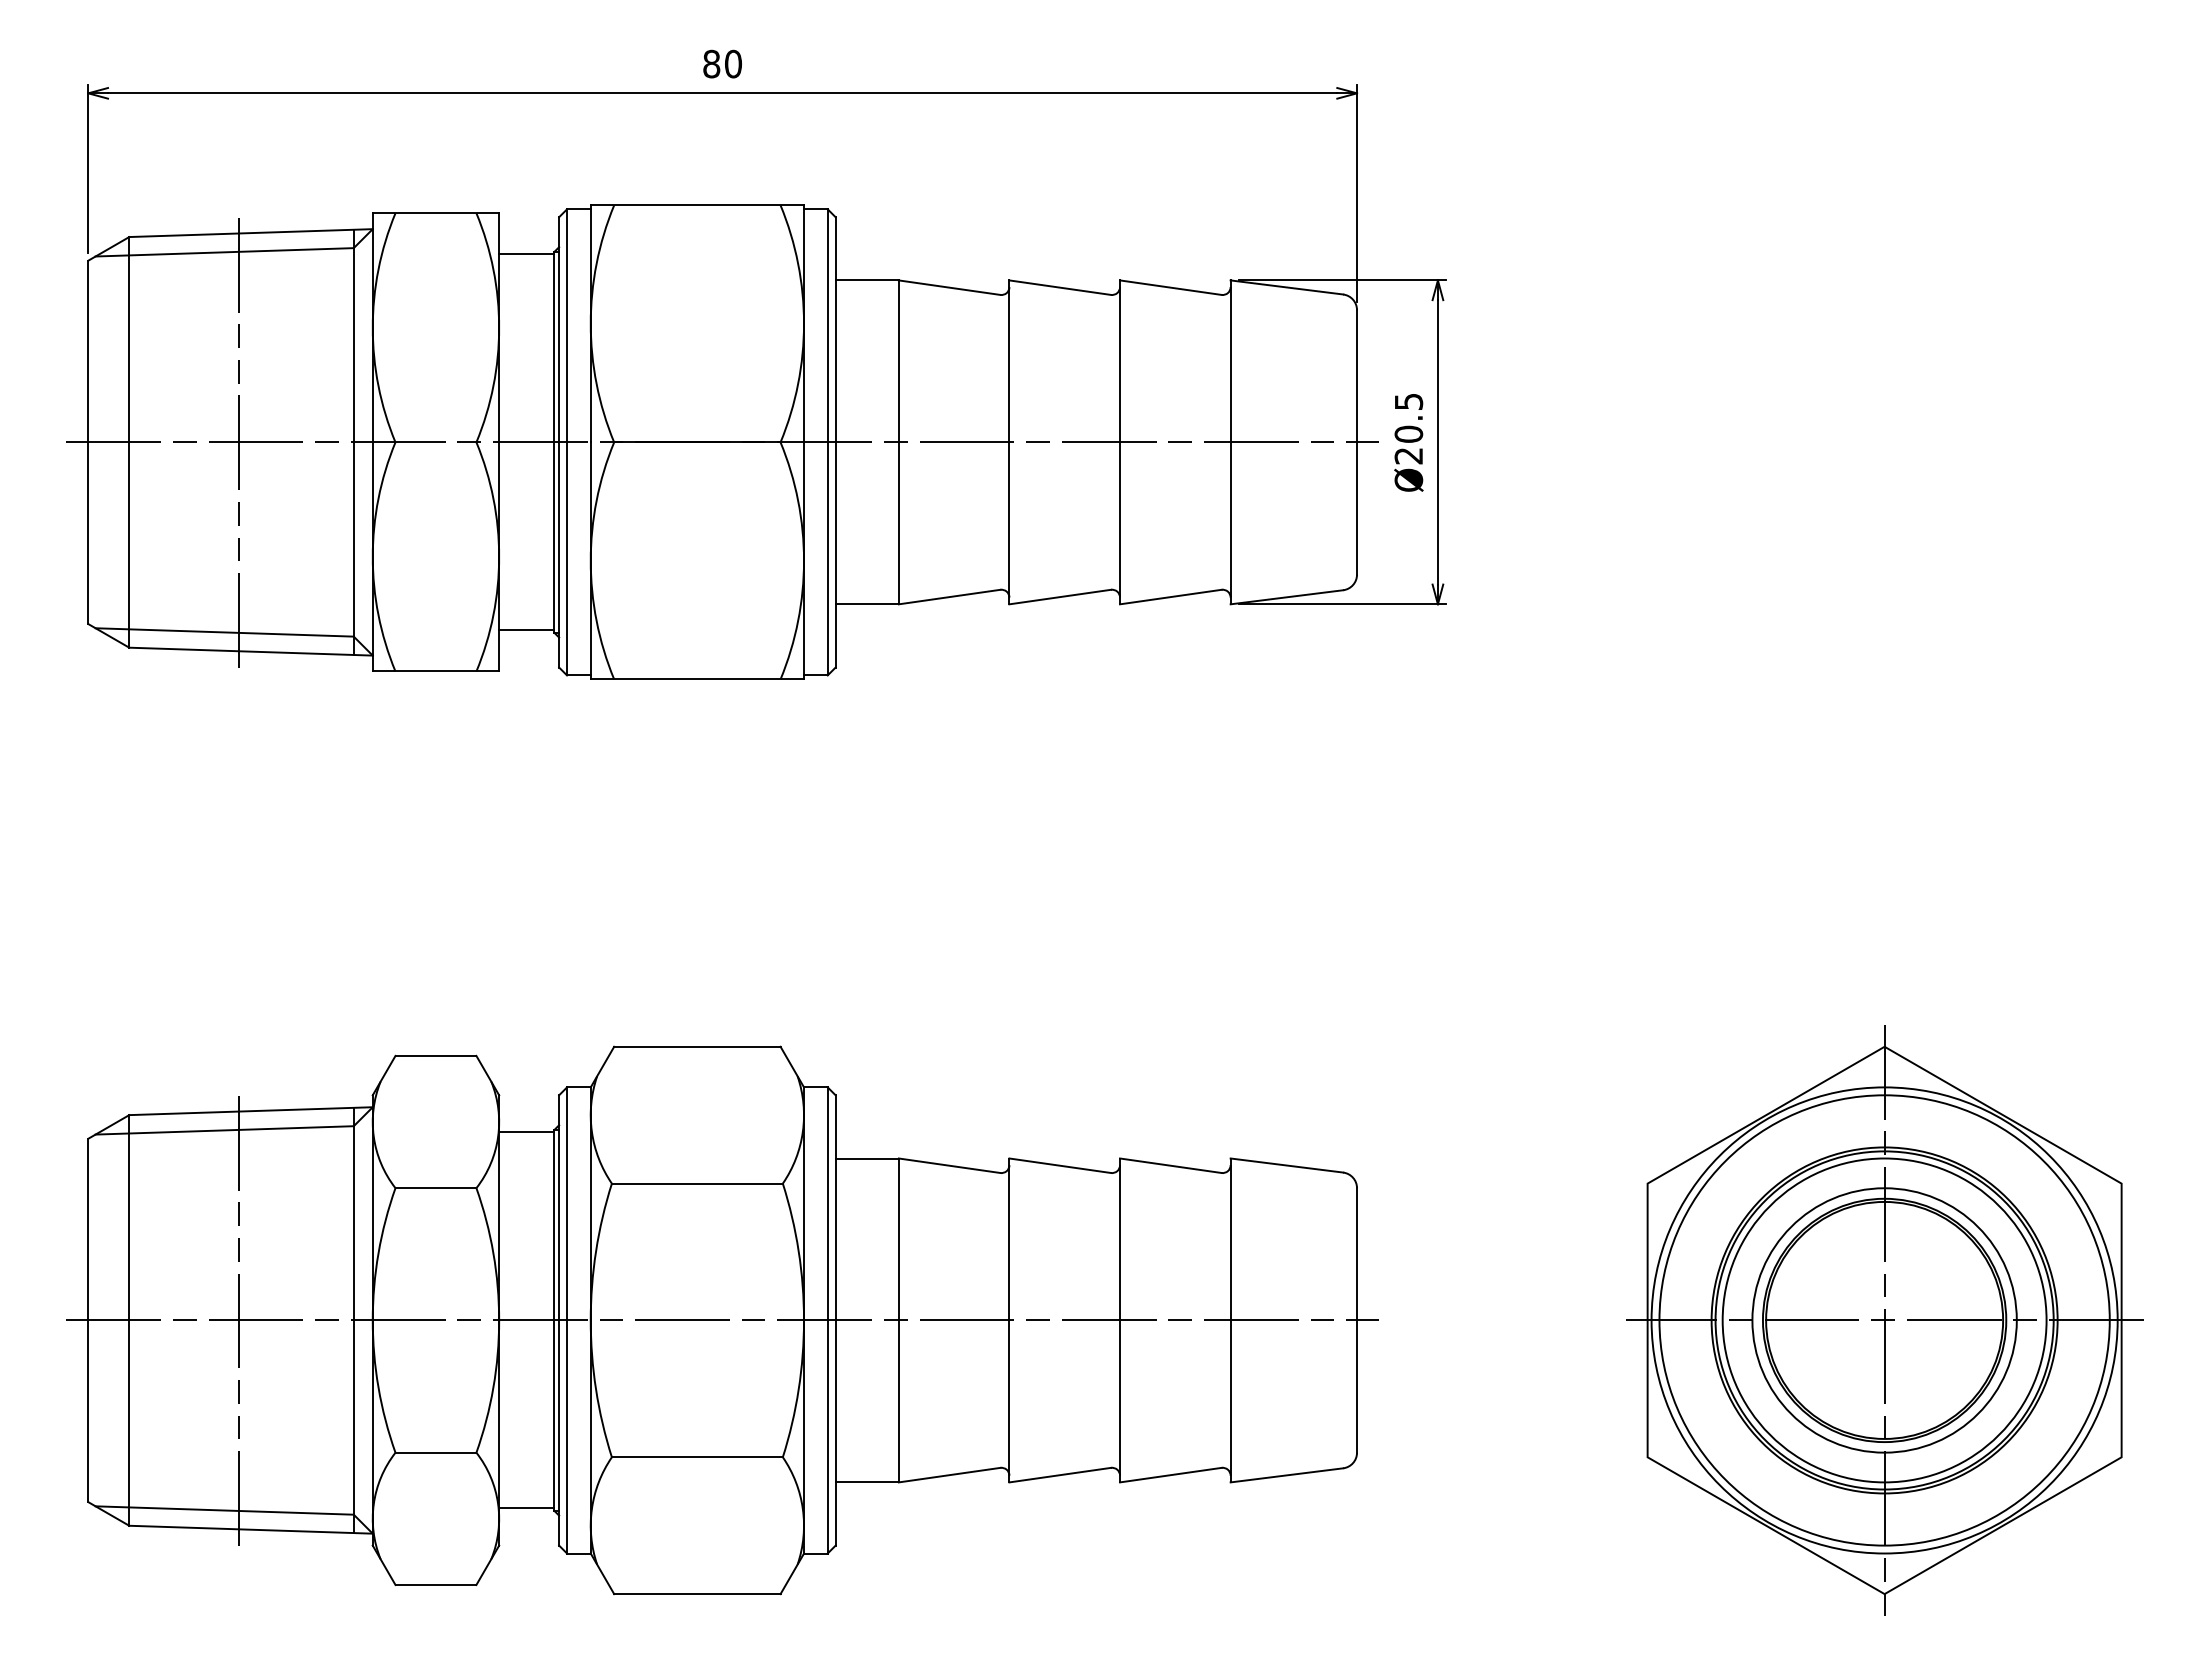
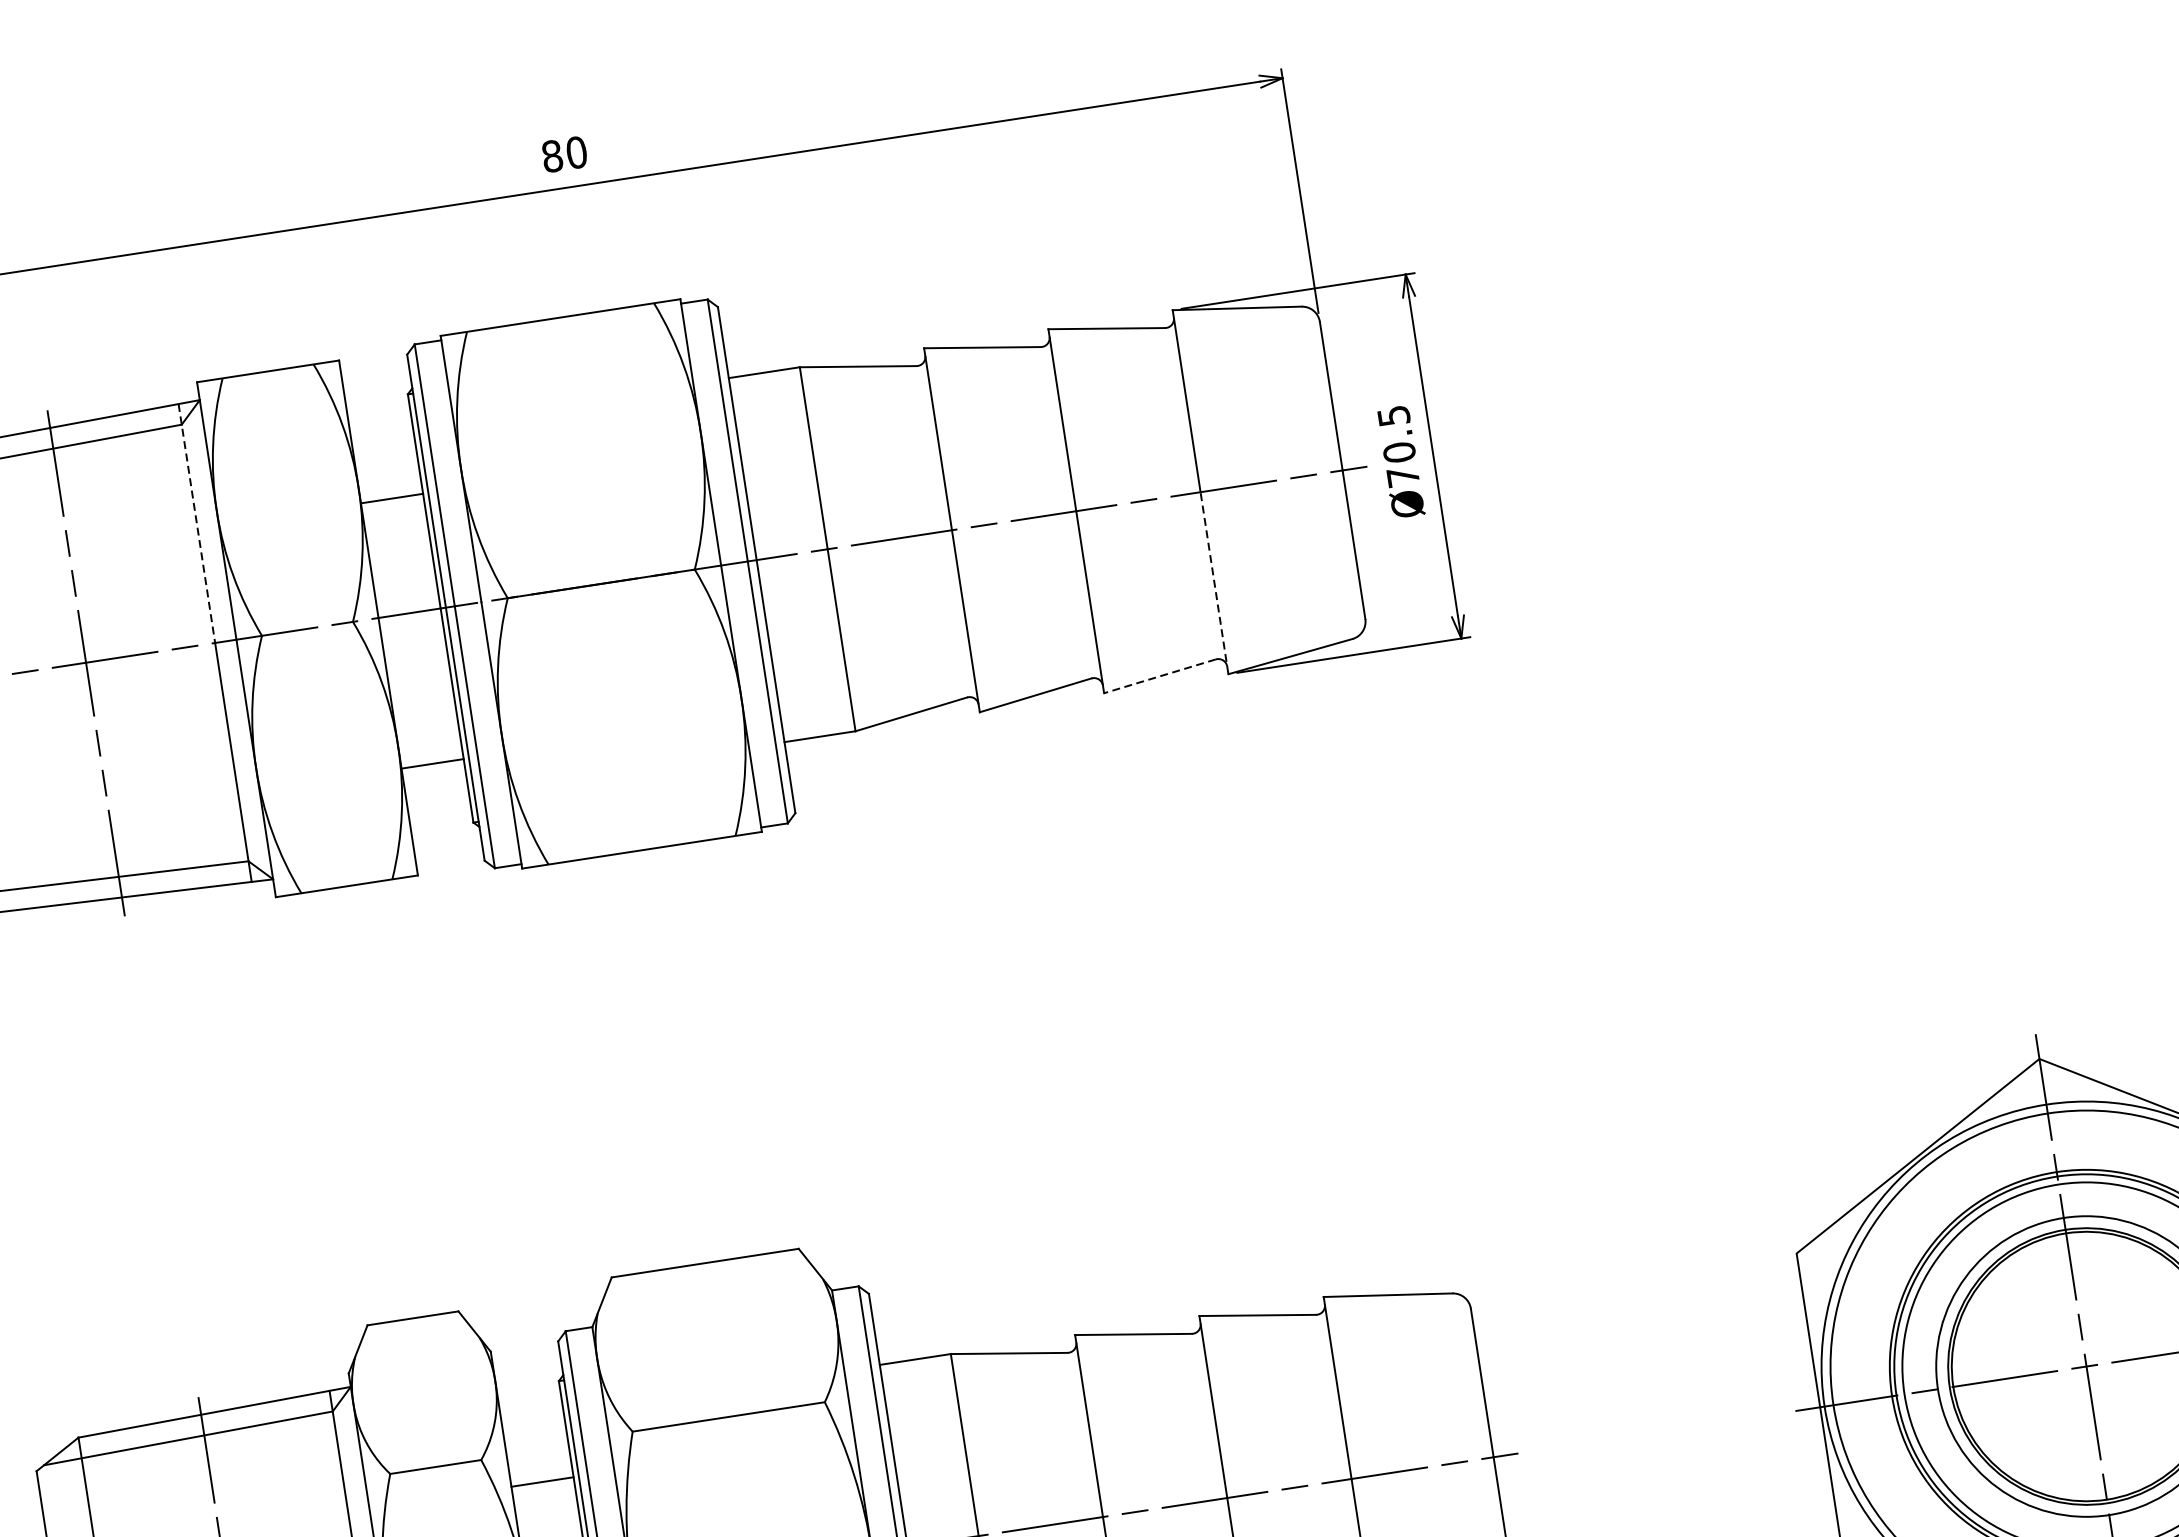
line: (526, 254) -> (391, 498), moved
line: (353, 336) -> (196, 524), solid -> dashed
text: (1408, 456) -> (1402, 477), Ø20.5 -> Ø70.5
line: (1230, 523) -> (1214, 583), solid -> dashed
line: (1170, 597) -> (1159, 676), solid -> dashed
line: (526, 630) -> (432, 764), moved
line: (526, 1132) -> (542, 1482), moved

